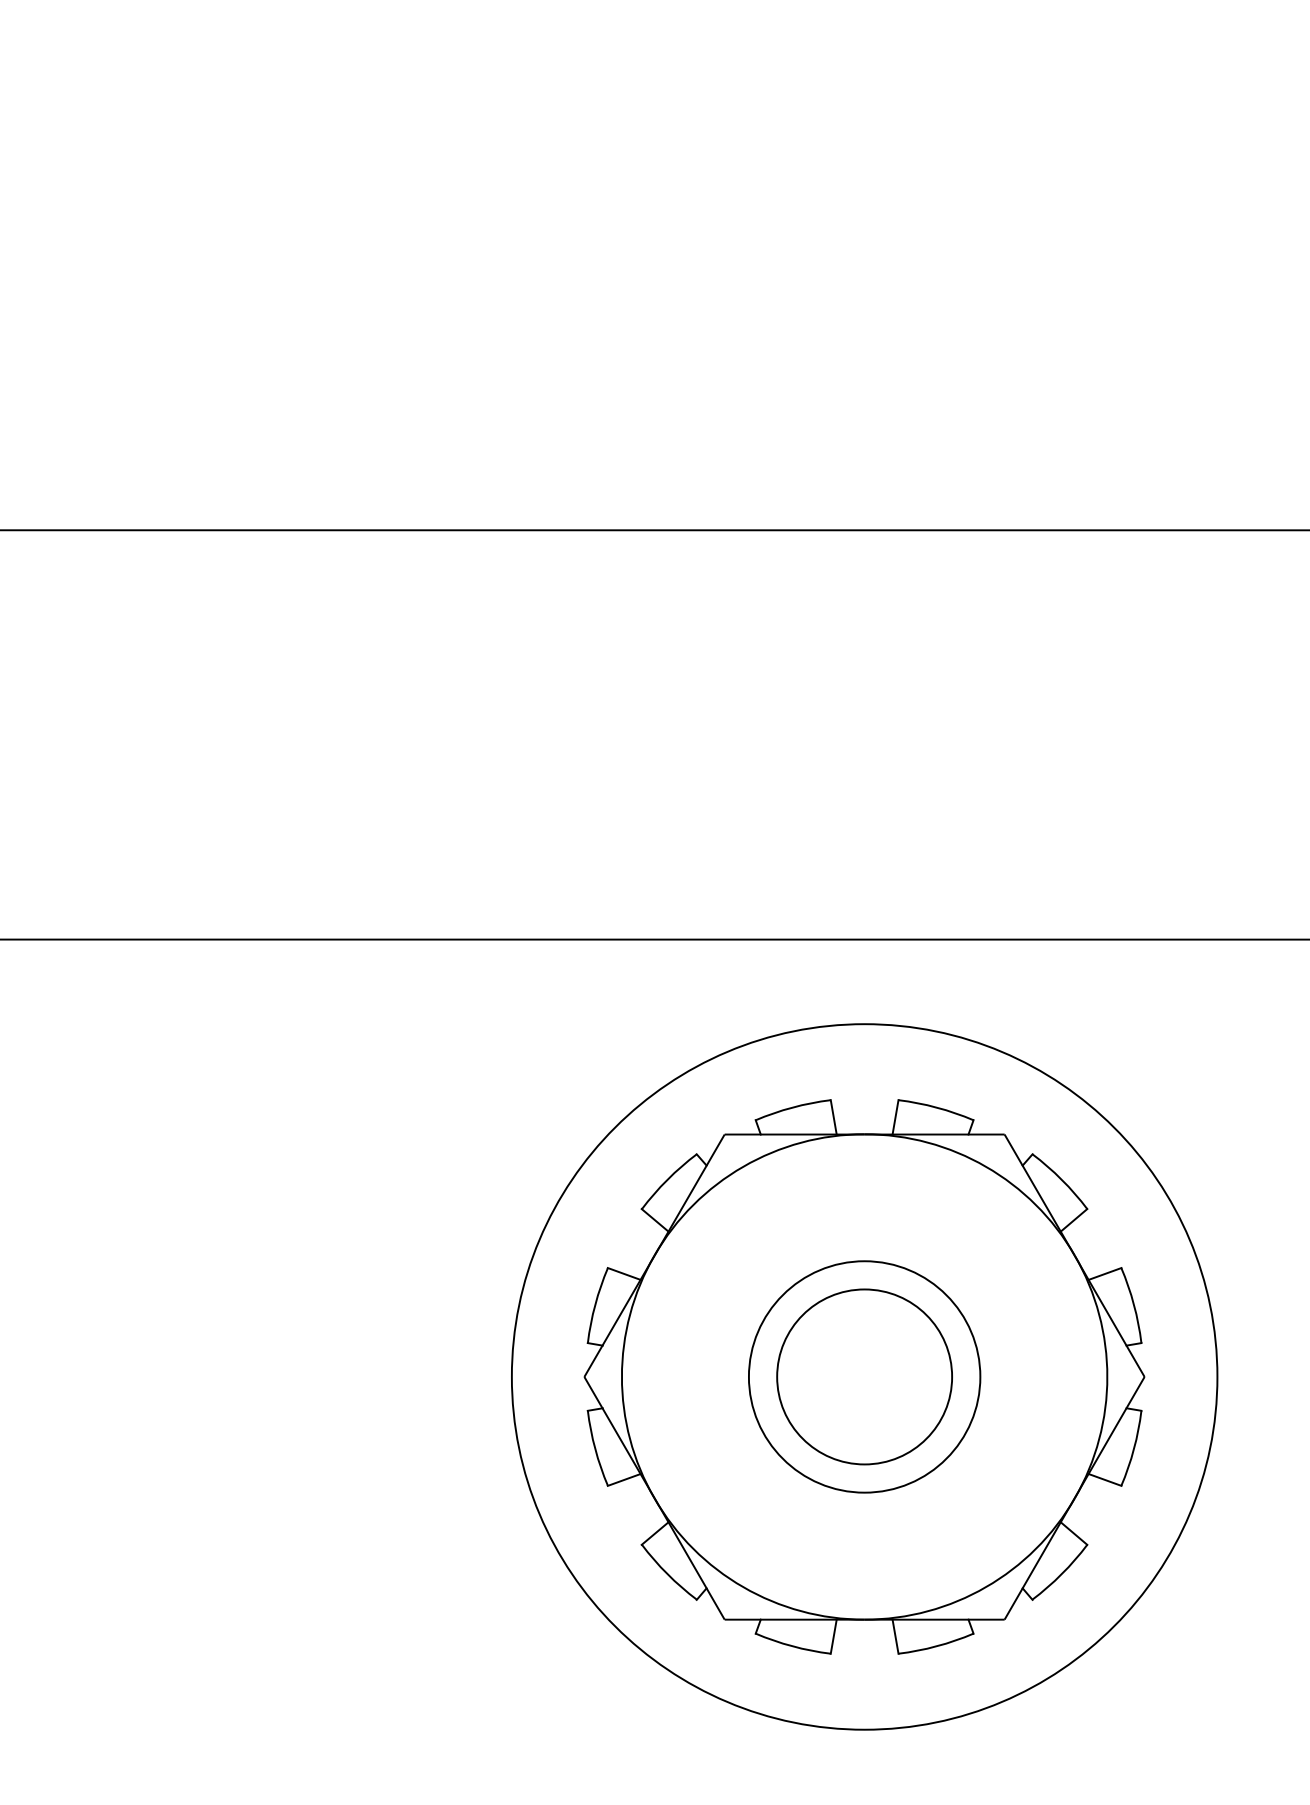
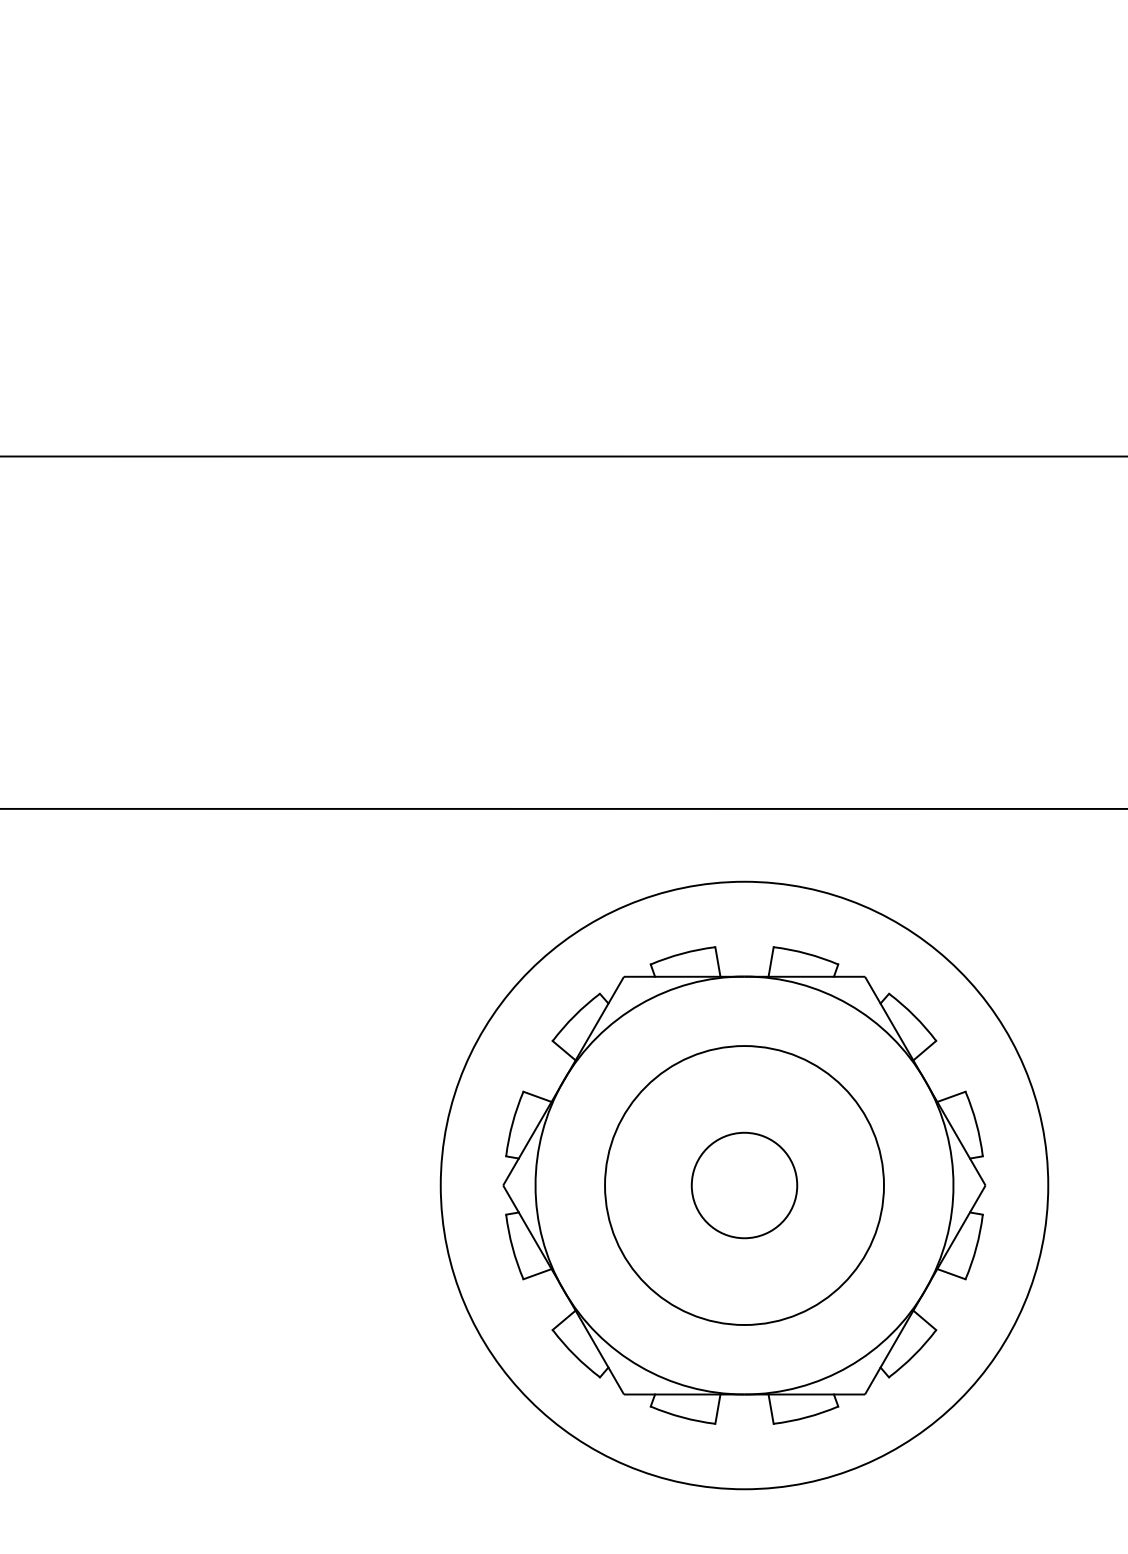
circle: (864, 1376) -> (744, 1185), size x0.7
circle: (864, 1376) -> (744, 1185), size x1.4

